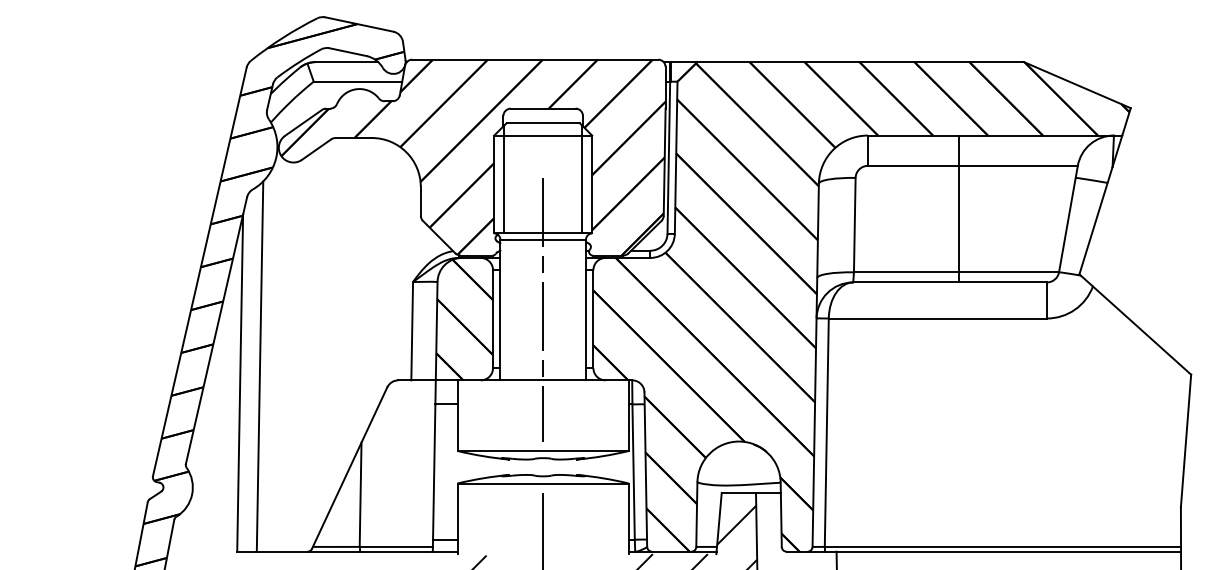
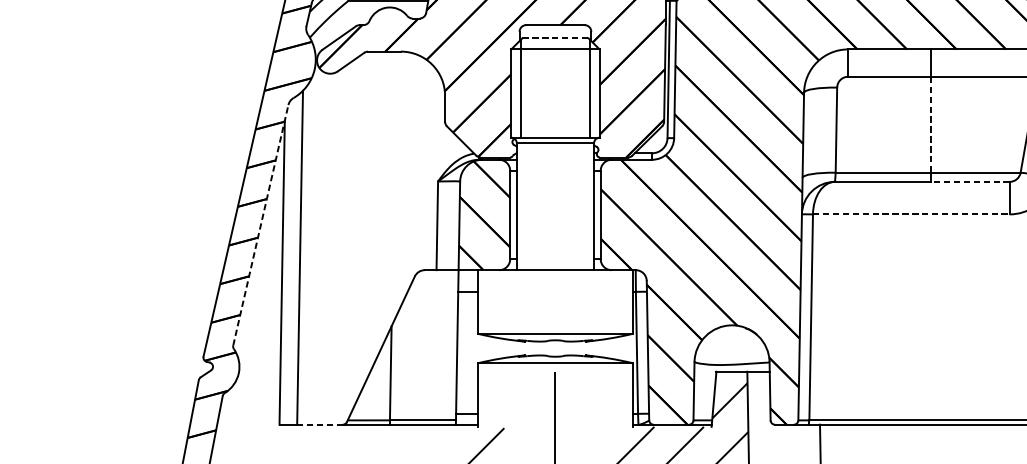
line: (543, 123) -> (555, 38), solid -> dashed
line: (959, 219) -> (930, 125), solid -> dashed
line: (1003, 282) -> (970, 181), solid -> dashed
line: (543, 309) -> (555, 206), removed
line: (938, 318) -> (911, 214), solid -> dashed
line: (216, 330) -> (260, 225), solid -> dashed
line: (281, 551) -> (319, 424), solid -> dashed

